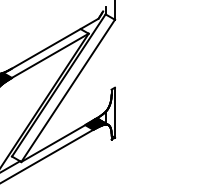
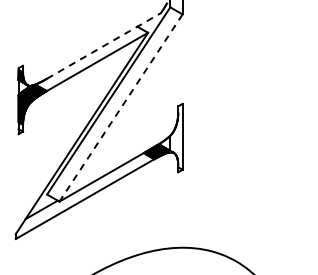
line: (55, 43) -> (104, 45), solid -> dashed
line: (67, 91) -> (120, 108), solid -> dashed

